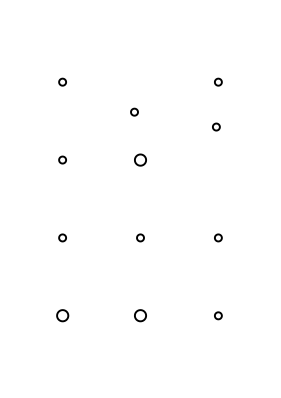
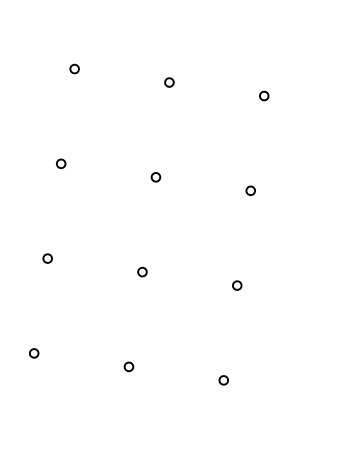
part: (134, 111) -> (169, 81), moved
part: (216, 126) -> (250, 190), moved
part: (140, 159) -> (156, 176), size x0.62
part: (62, 315) -> (34, 352), size x0.62
part: (140, 315) -> (129, 366), size x0.62

